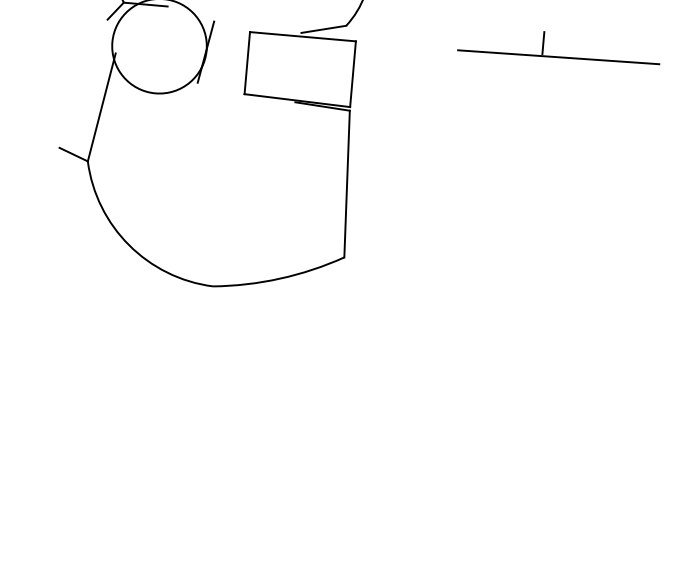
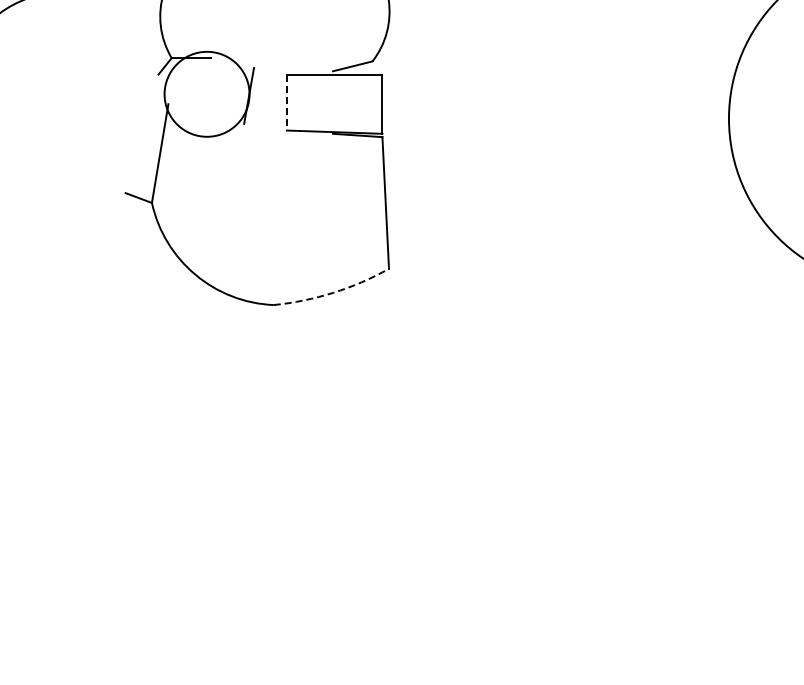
part: (558, 56) -> (564, 72), removed
line: (246, 63) -> (286, 102), solid -> dashed
arc: (280, 278) -> (333, 292), solid -> dashed

